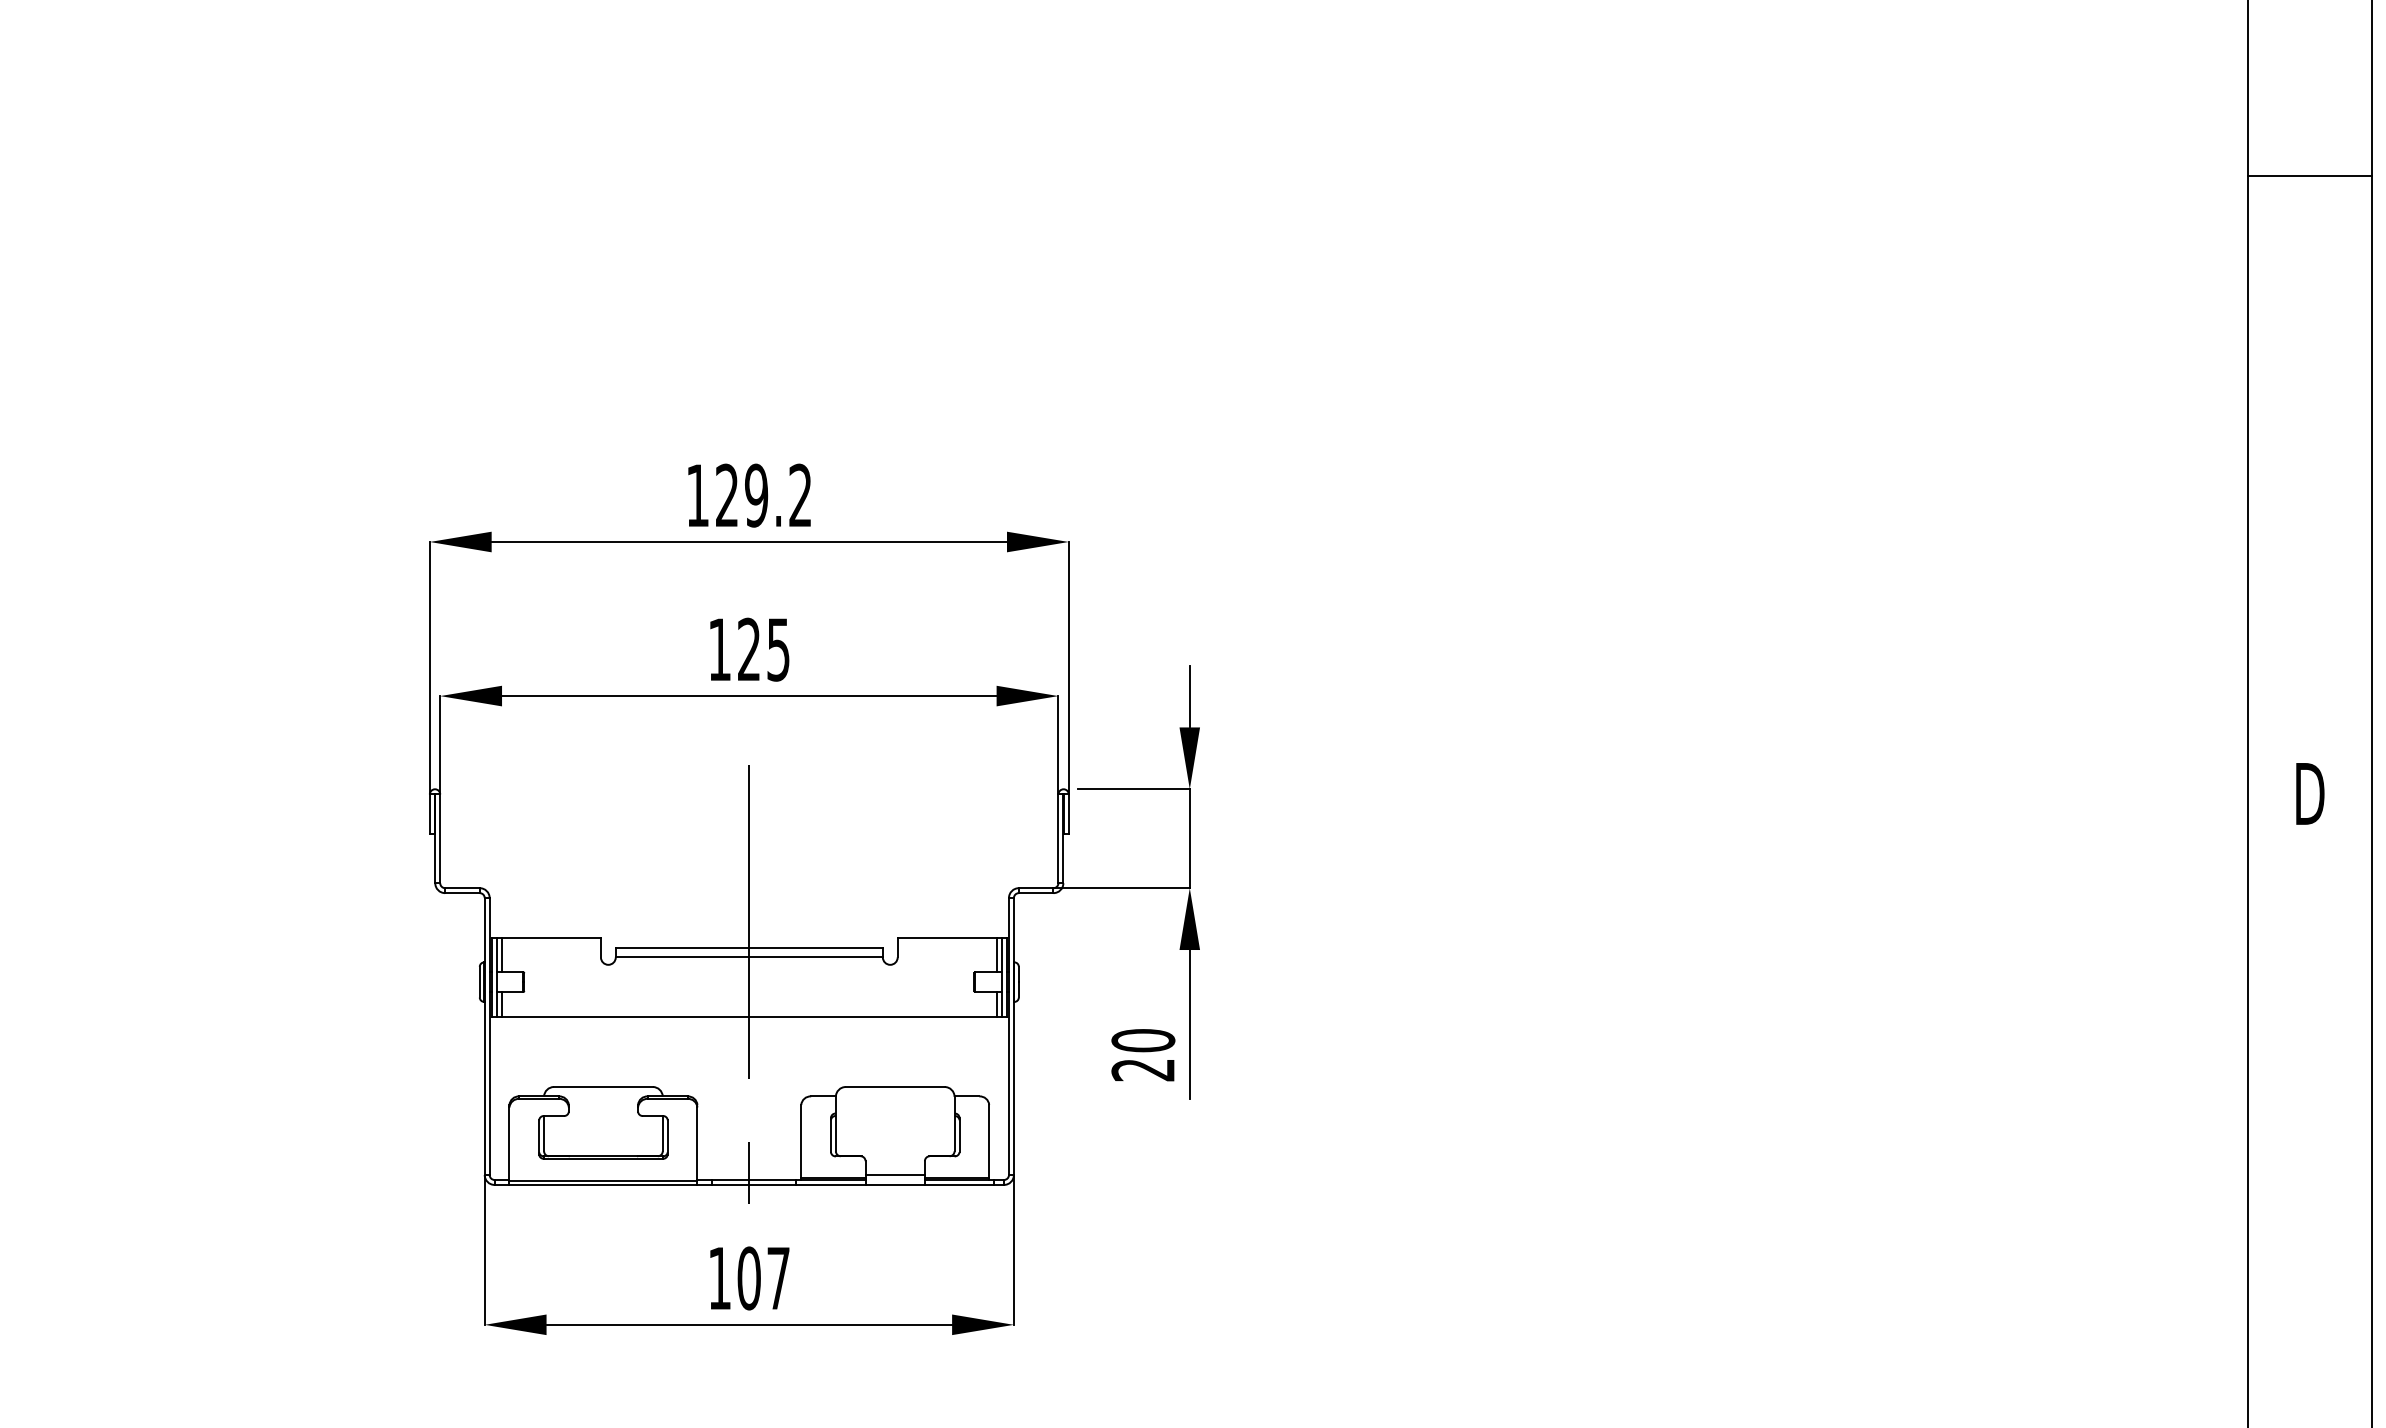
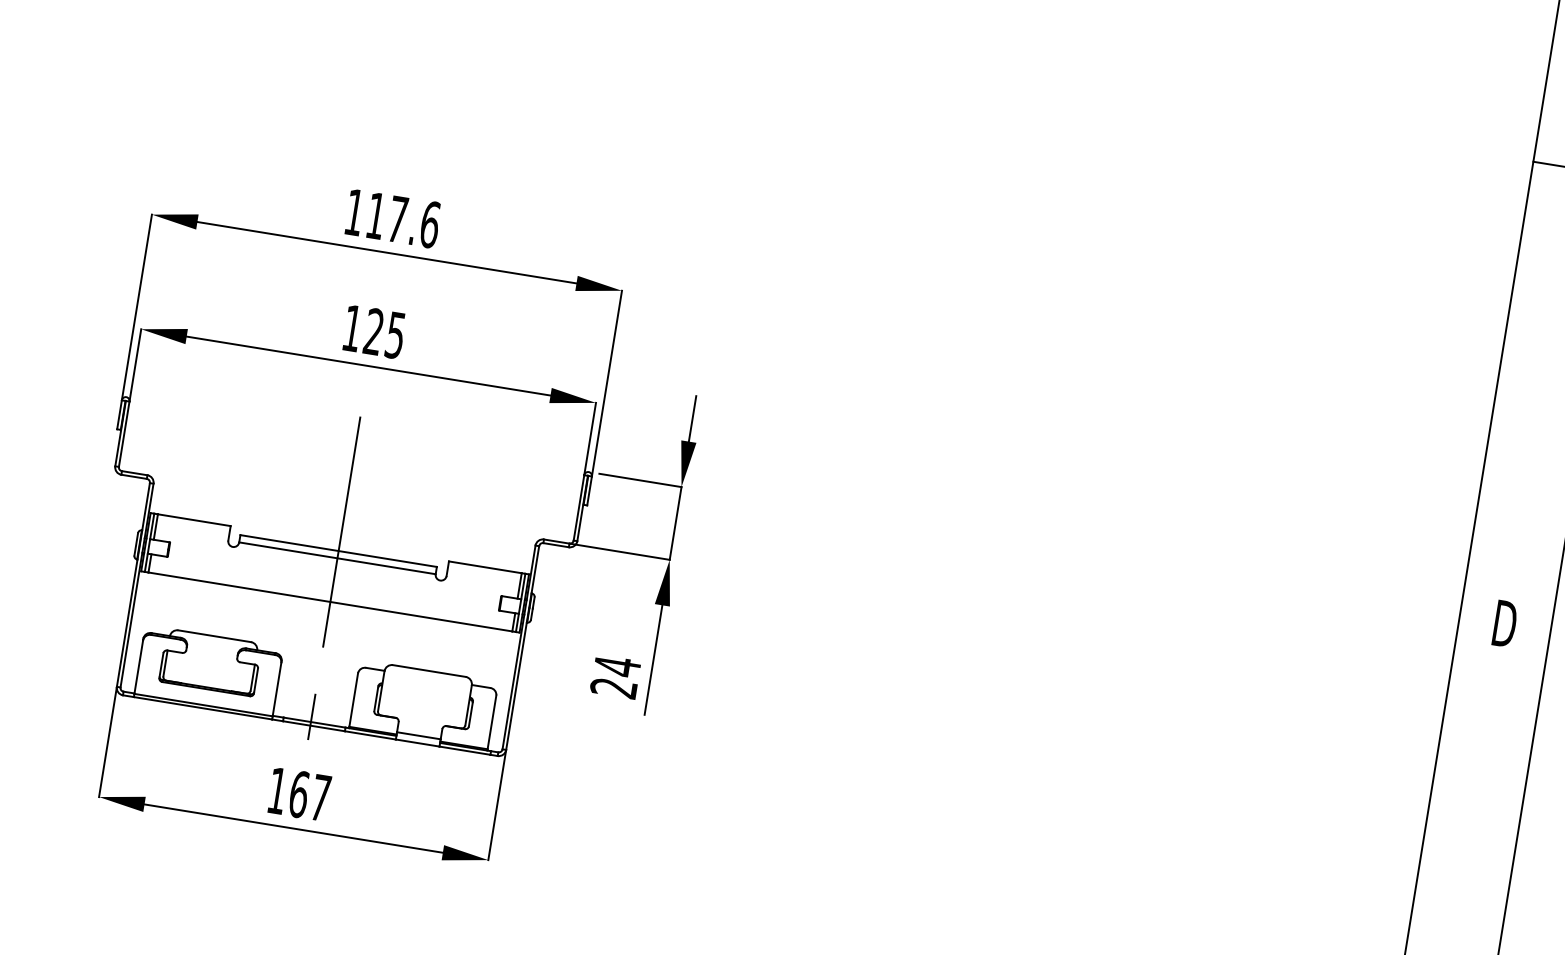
text: (764, 495) -> (403, 220), 129.2 -> 117.6
text: (1143, 1040) -> (617, 666), 20 -> 24
text: (749, 1278) -> (299, 794), 107 -> 167

